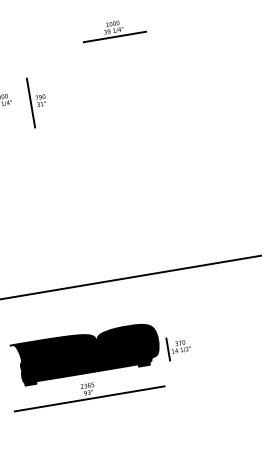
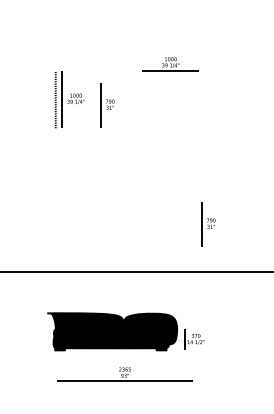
part: (113, 29) -> (170, 64), moved
part: (173, 216) -> (208, 224), added
part: (87, 391) -> (124, 374), moved

